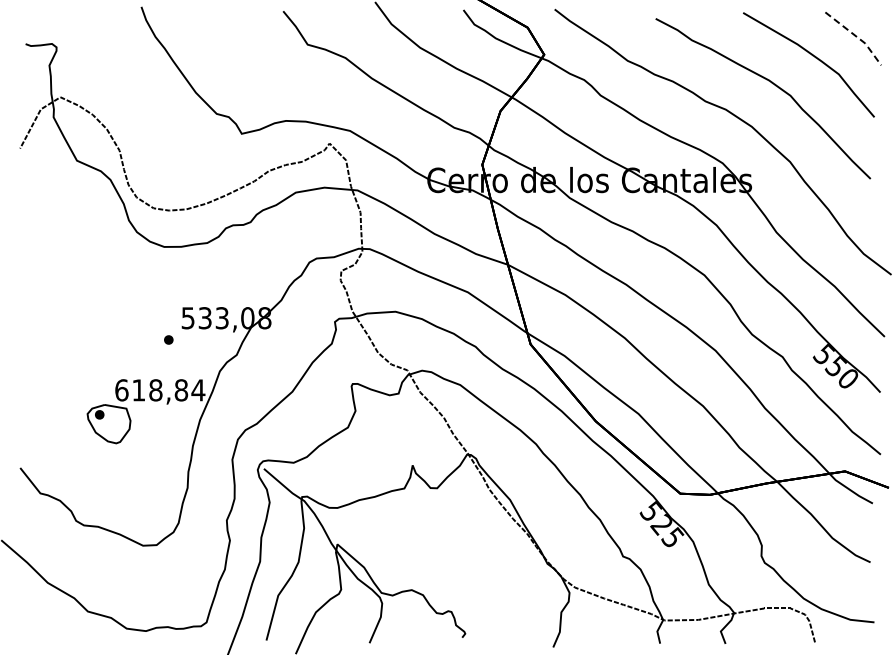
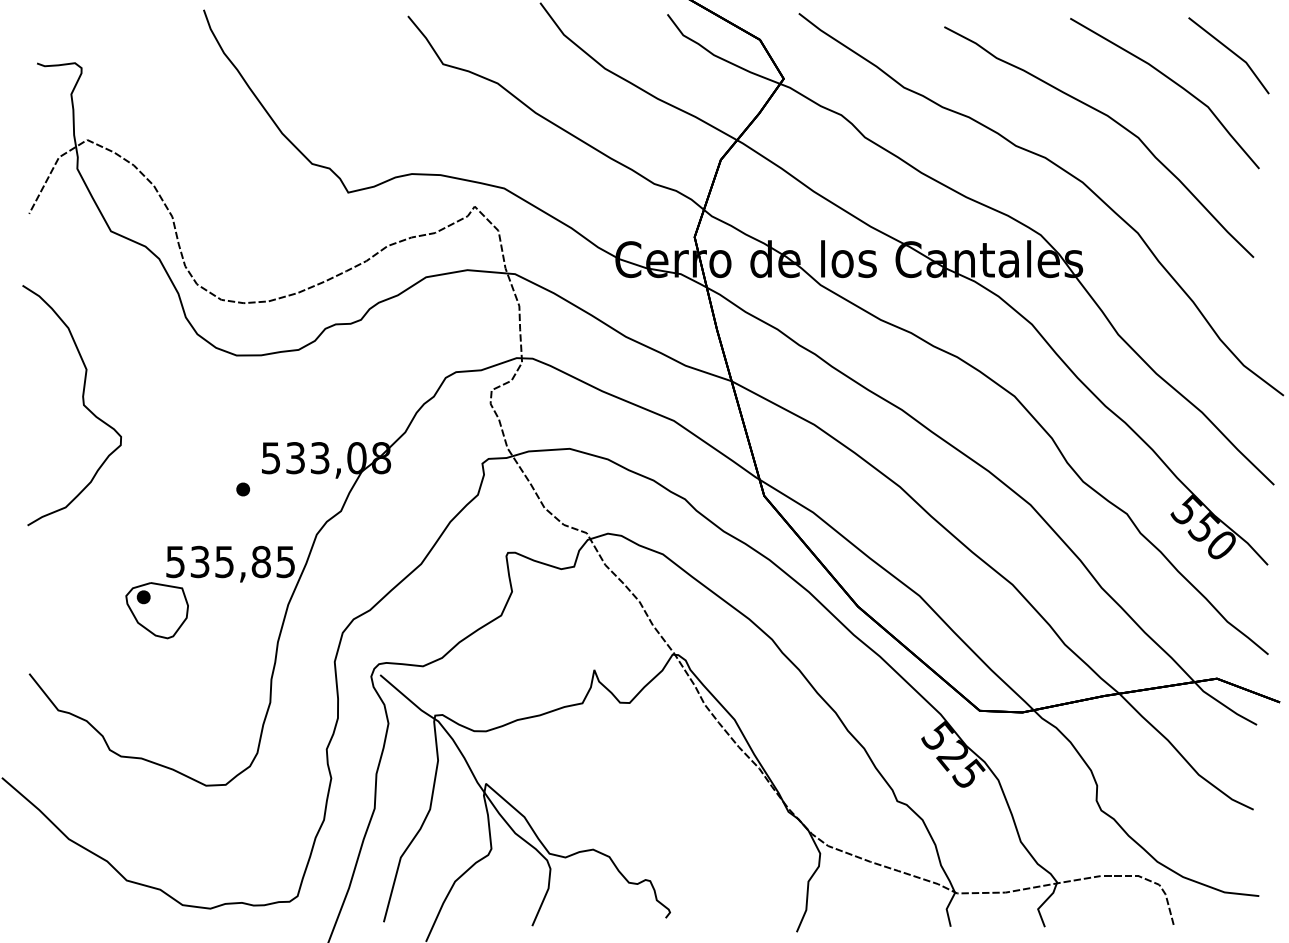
line: (856, 36) -> (1233, 52), dashed -> solid
curve: (57, 281) -> (82, 405), added
text: (160, 390) -> (231, 562), 618,84 -> 535,85

